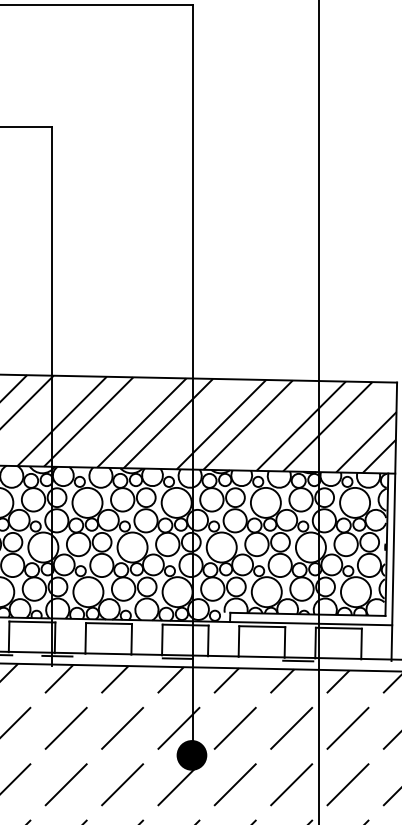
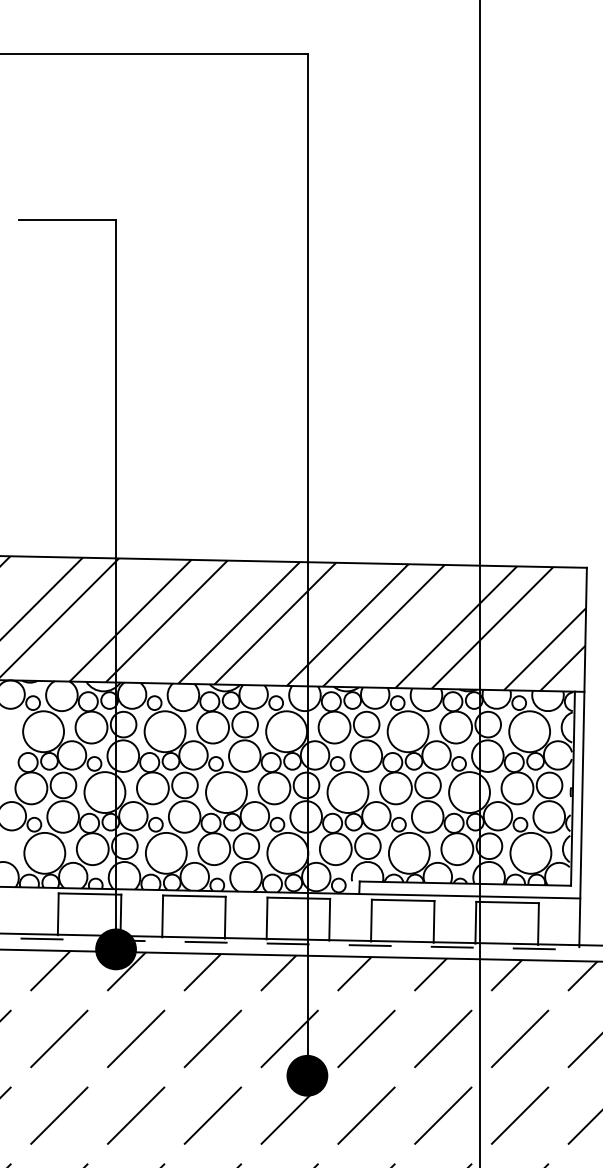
line: (117, 656) -> (205, 941), added
line: (237, 659) -> (369, 945), added
line: (357, 661) -> (533, 948), added
fill: (51, 662) -> (115, 949), added

